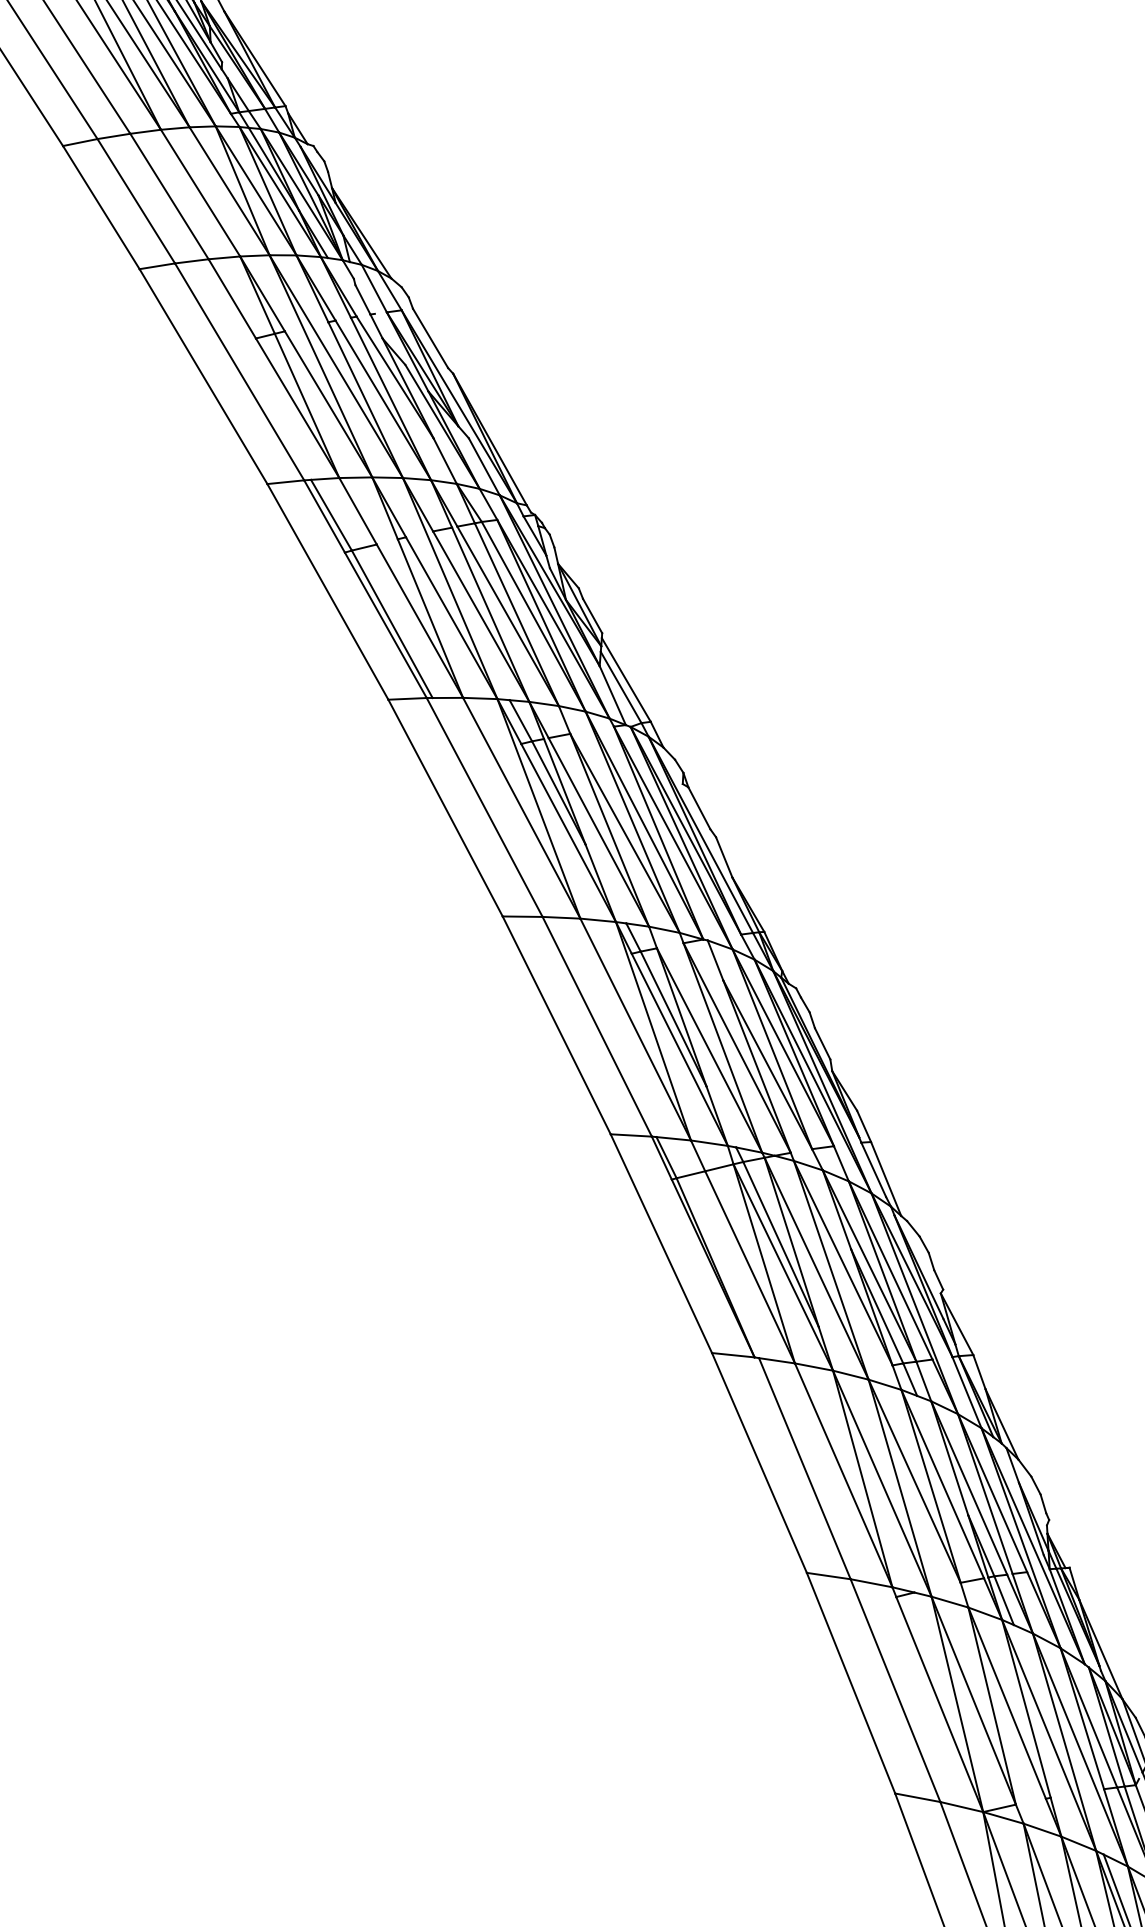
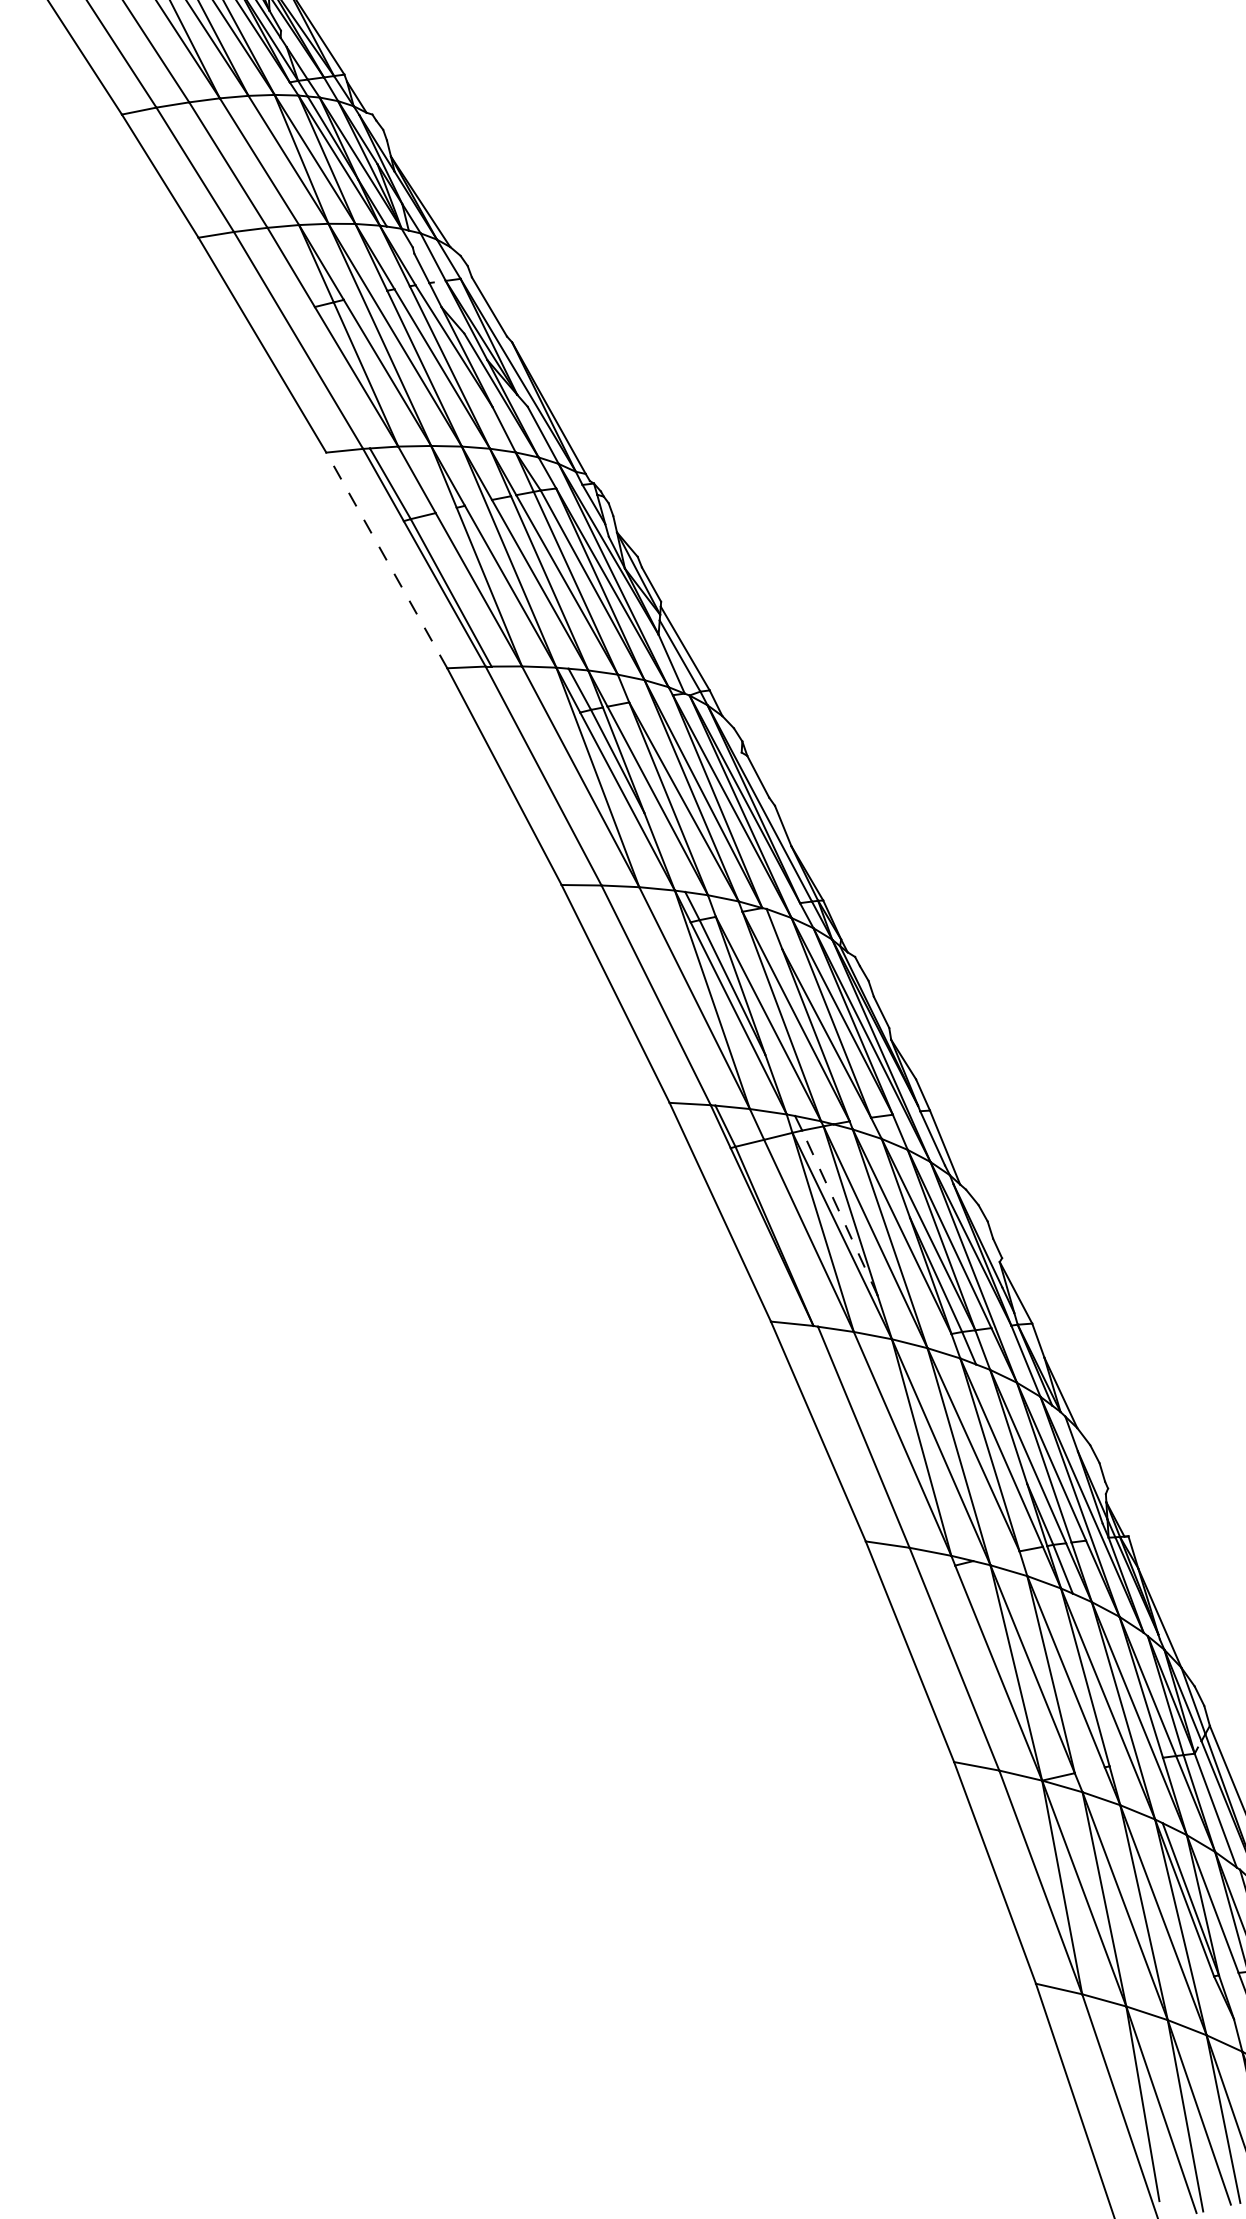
line: (327, 591) -> (386, 560), solid -> dashed
line: (780, 1244) -> (839, 1213), solid -> dashed

